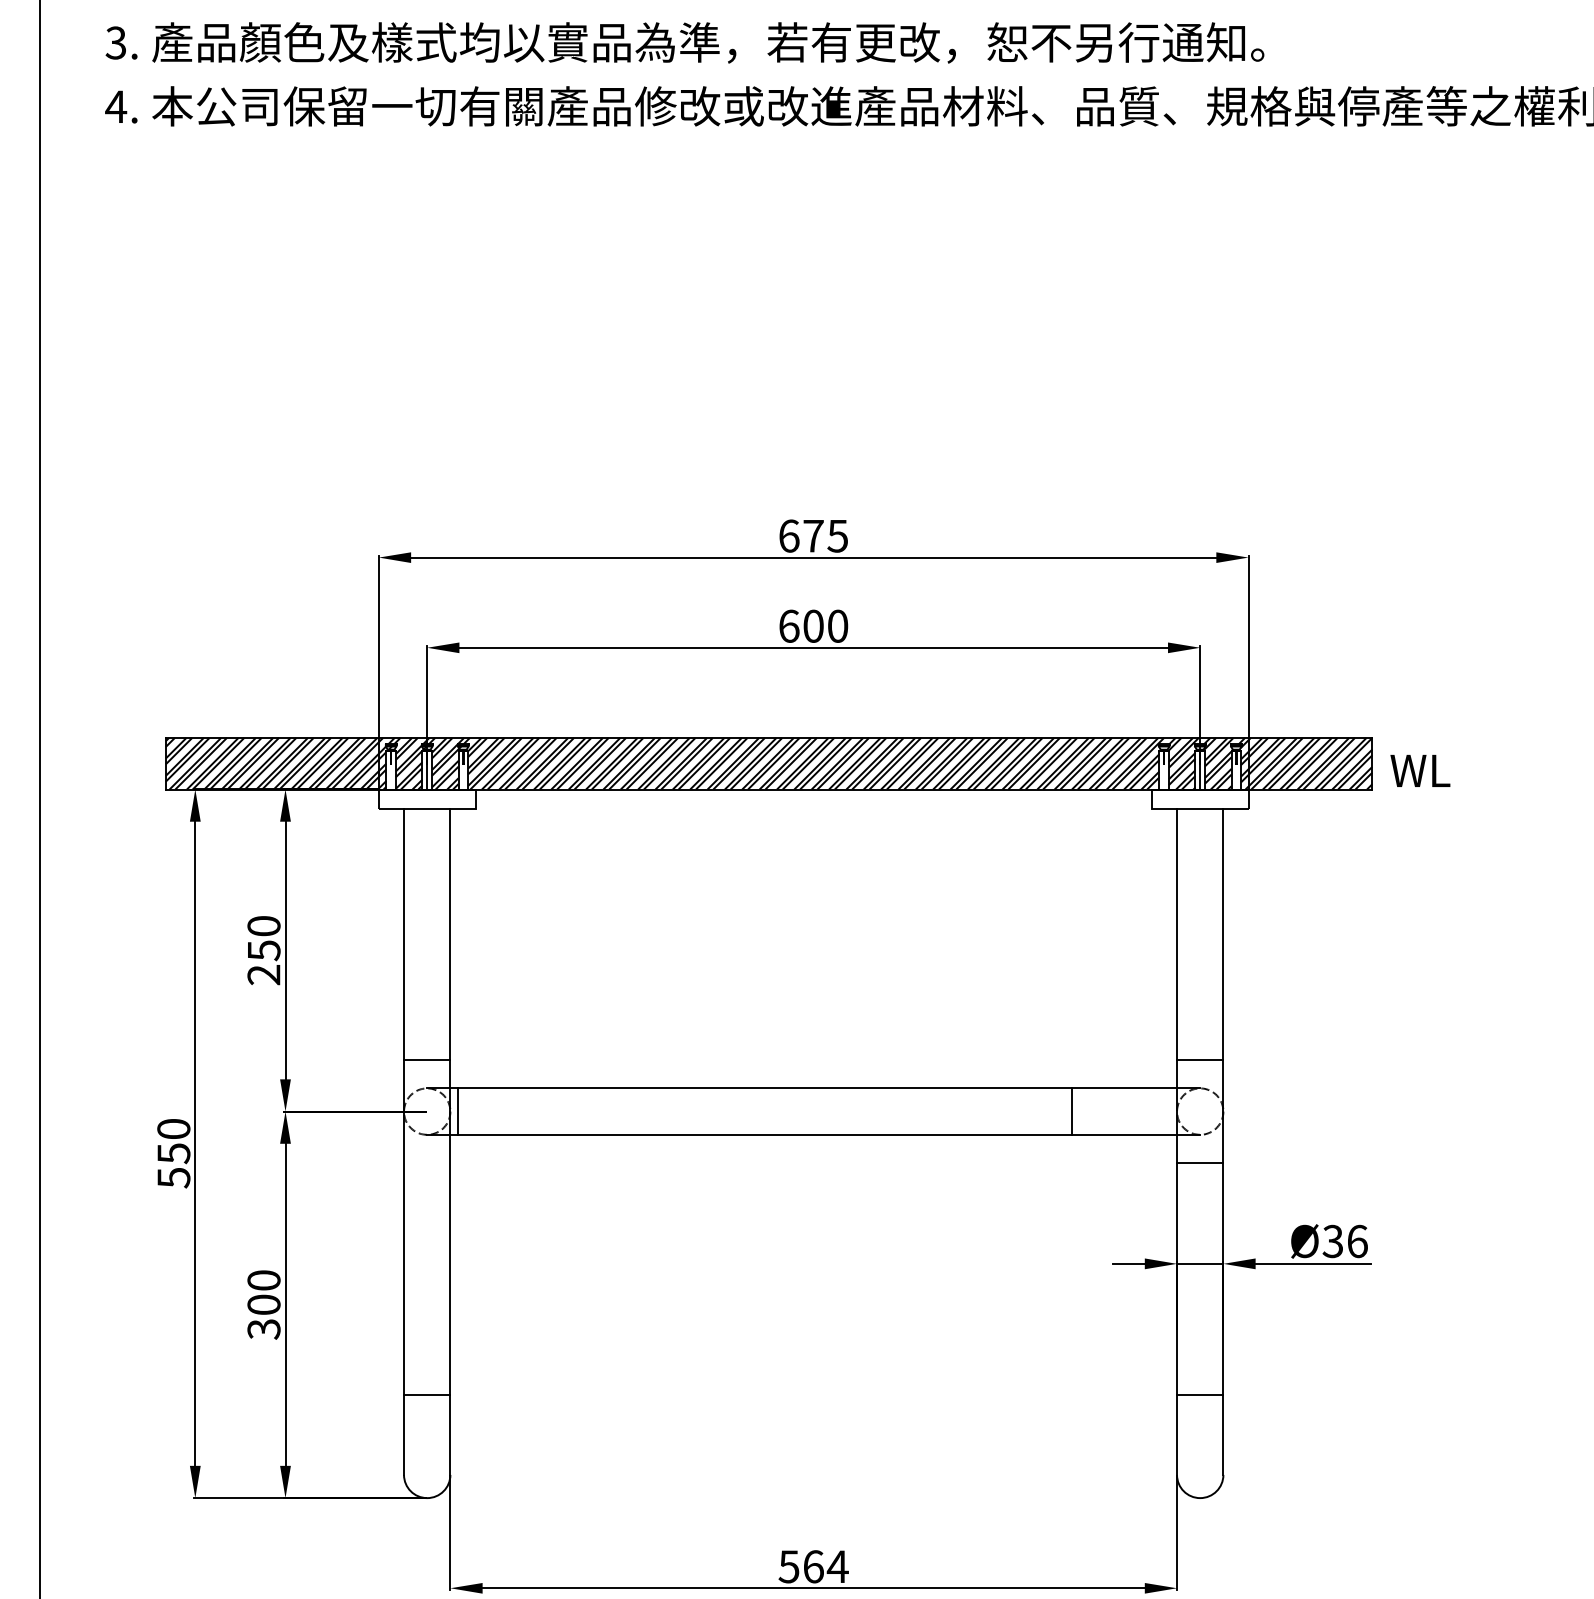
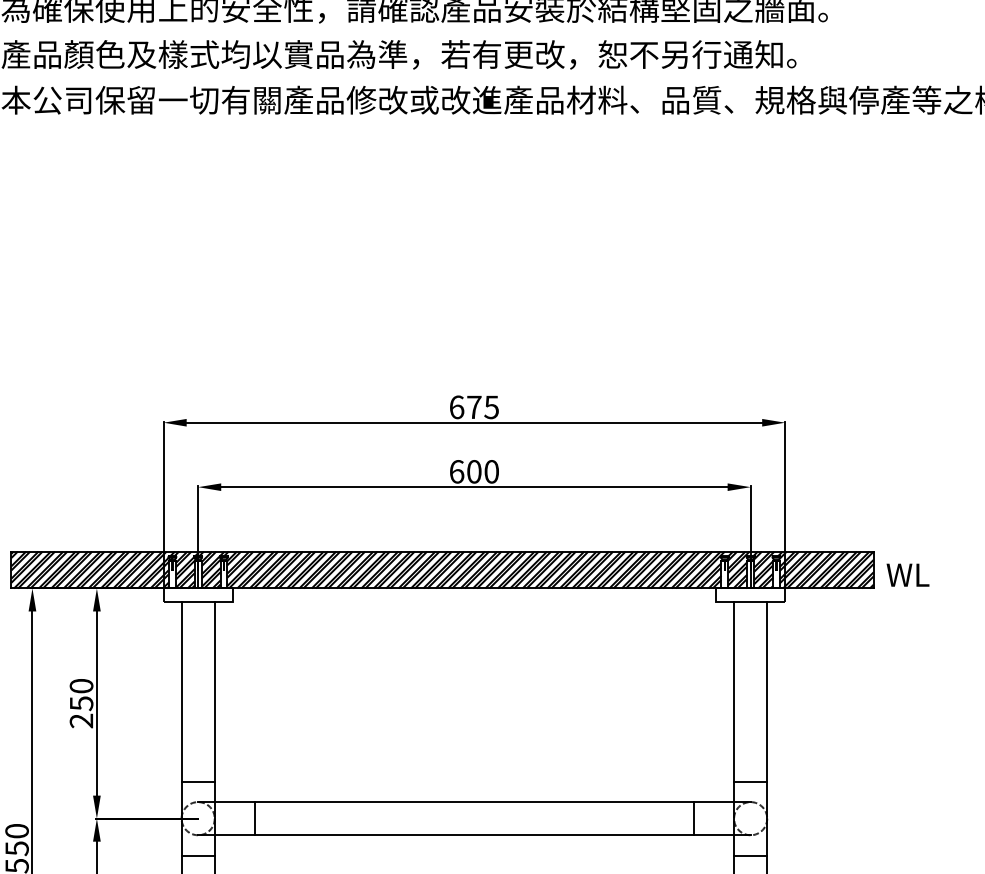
line: (458, 1111) -> (255, 818), moved
line: (1072, 1111) -> (693, 818), moved
line: (427, 1163) -> (198, 855), added

